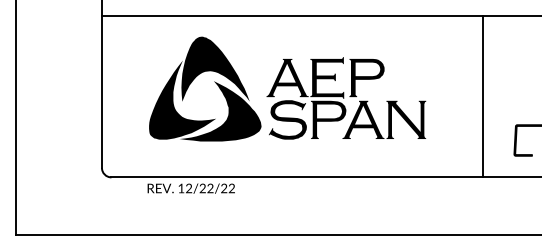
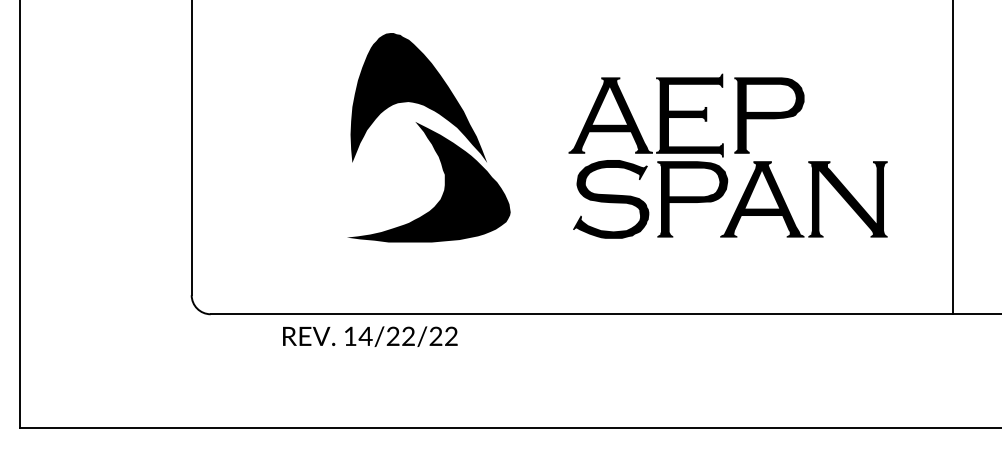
part: (346, 98) -> (728, 156), moved
fill: (182, 99) -> (352, 158), removed
text: (188, 188) -> (364, 336), 12/22/22 -> 14/22/22

